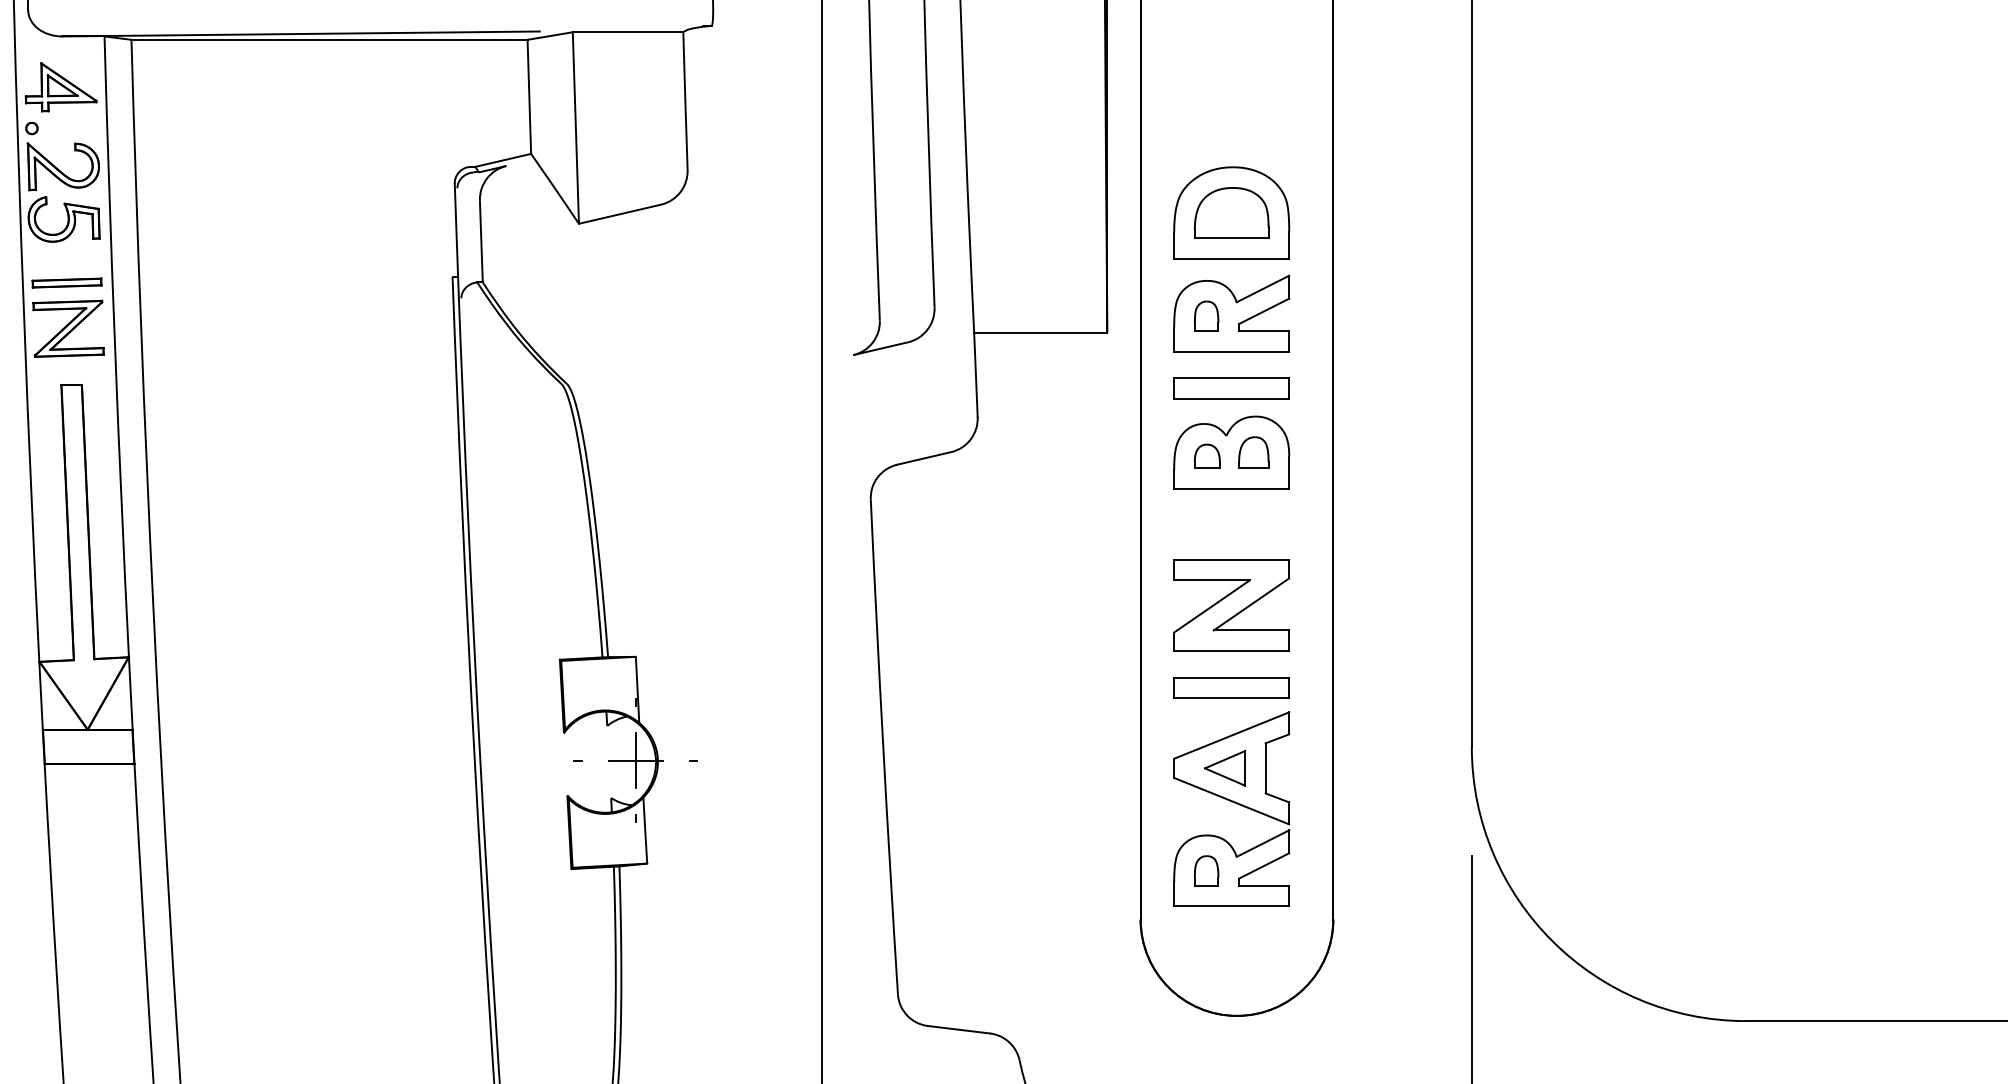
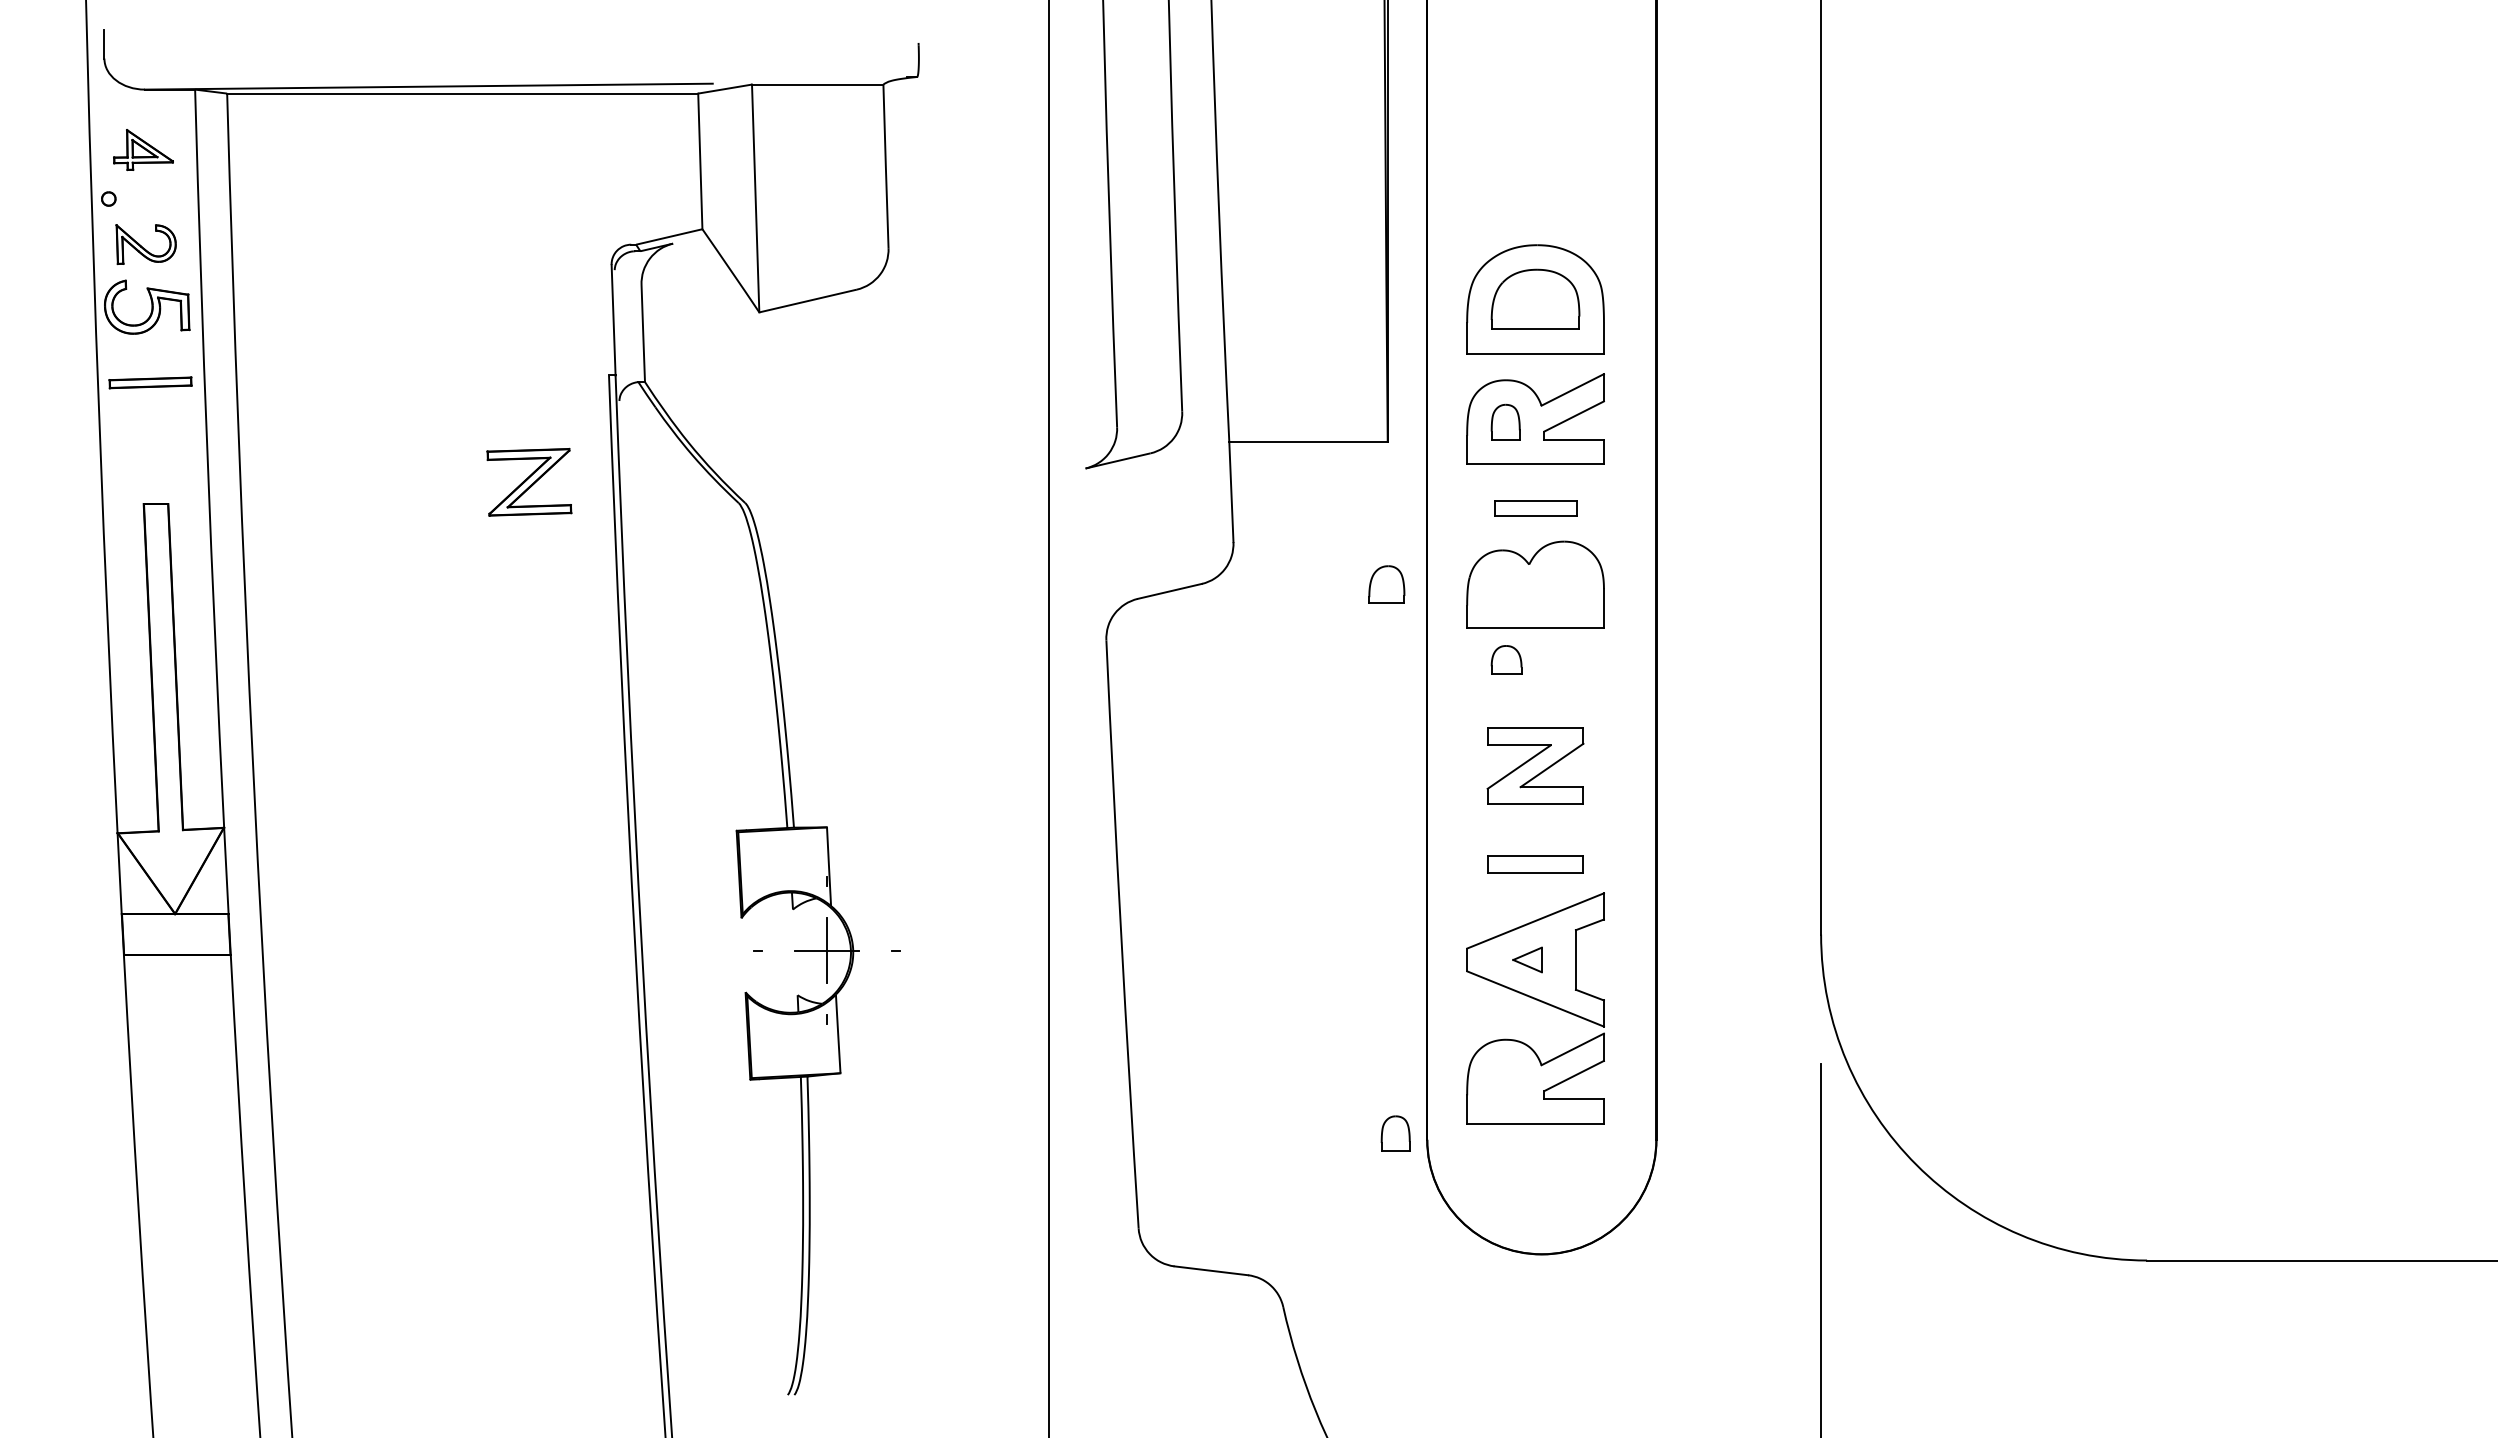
part: (61, 86) -> (143, 149), size x0.7
part: (62, 166) -> (145, 244), size x0.7
part: (68, 328) -> (529, 481), moved
part: (1231, 388) -> (1535, 508), size x0.6
part: (1253, 452) -> (1386, 584), moved
part: (1207, 455) -> (1506, 659), moved
part: (1231, 605) -> (1535, 766), size x0.7
part: (1231, 688) -> (1535, 864), size x0.7
part: (1224, 767) -> (1527, 959), size x0.6
part: (1206, 870) -> (1395, 1133), moved

